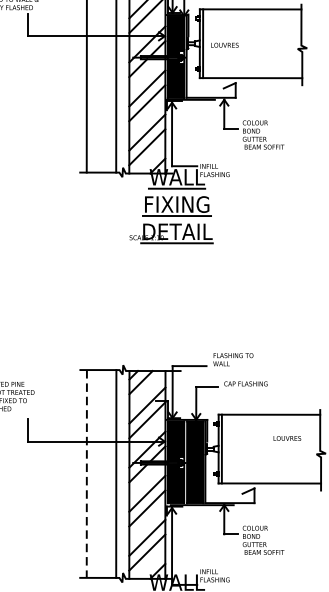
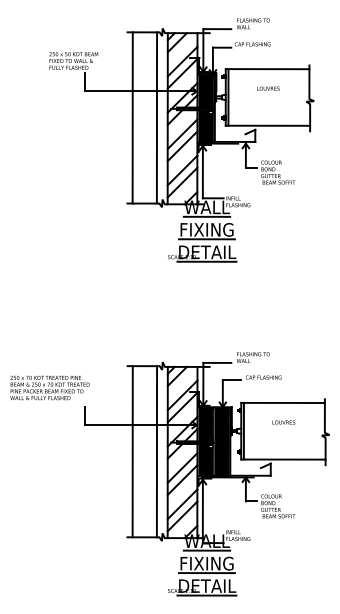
text: (225, 45) -> (268, 88), moved
text: (286, 438) -> (283, 422), moved
line: (86, 473) -> (132, 451), dashed -> solid

